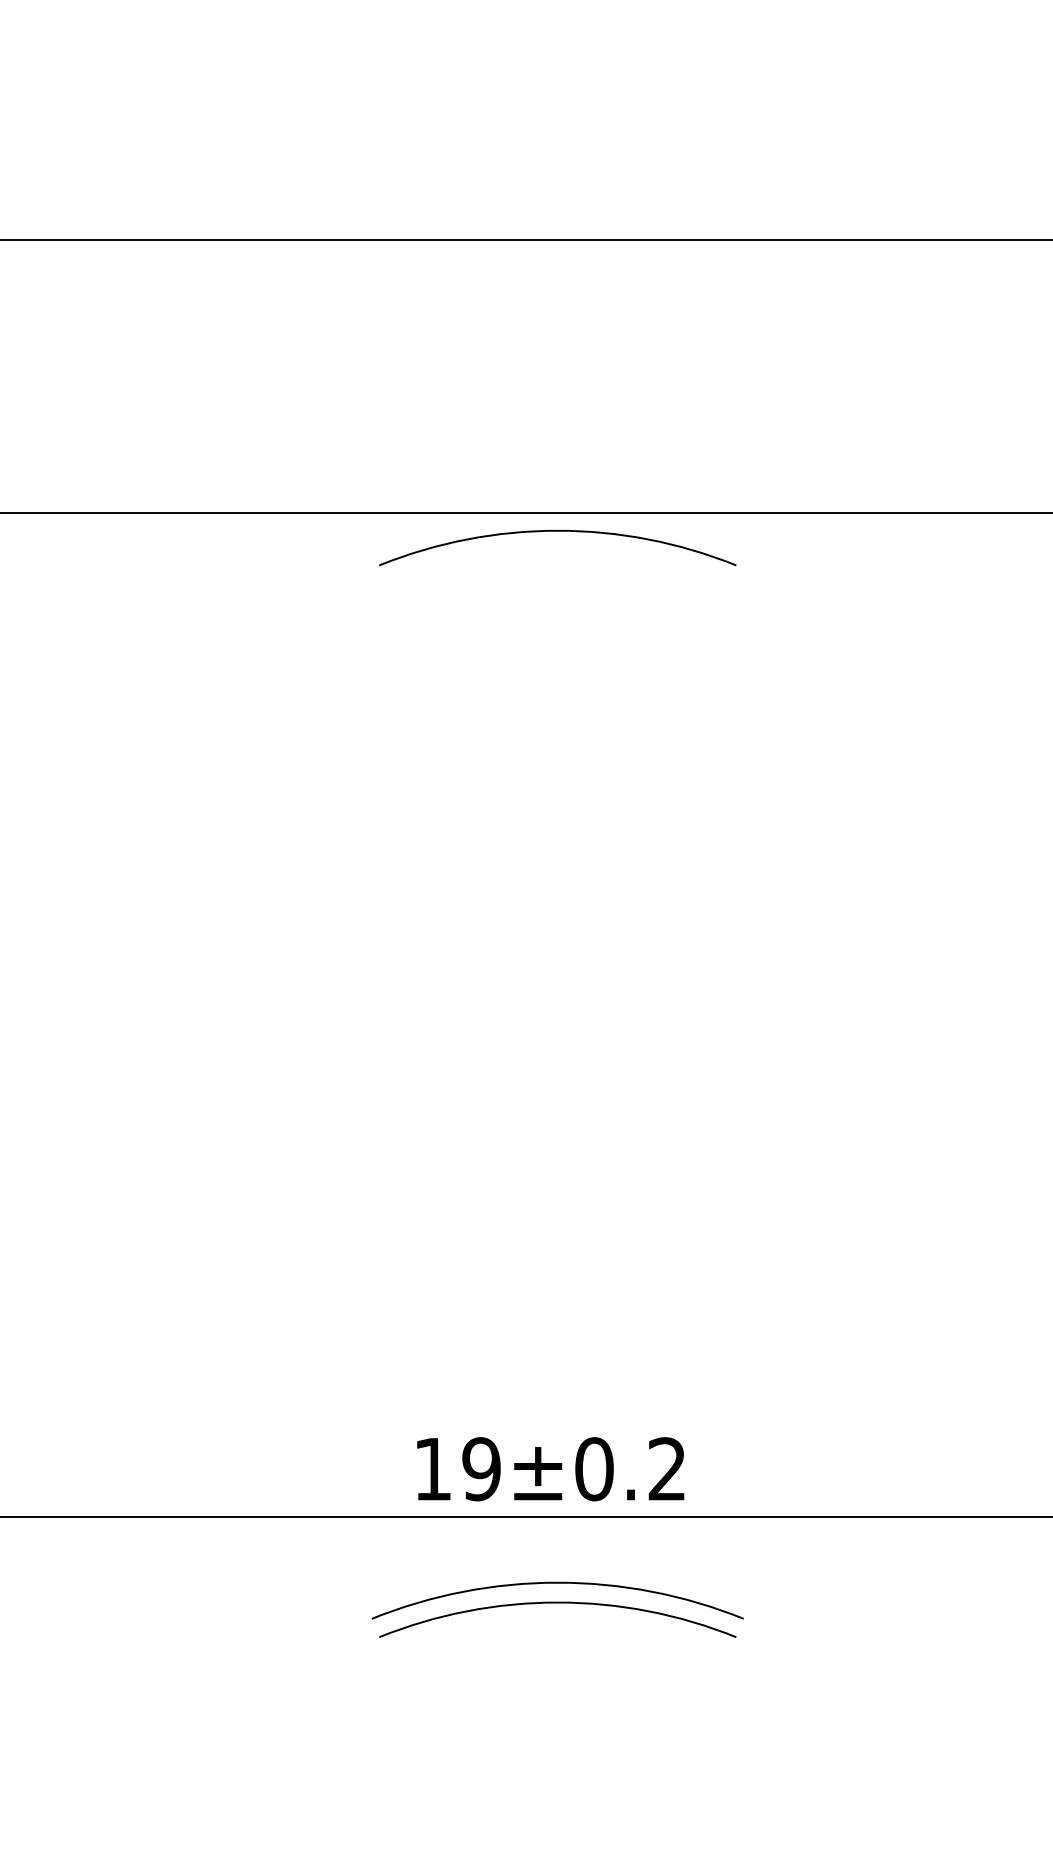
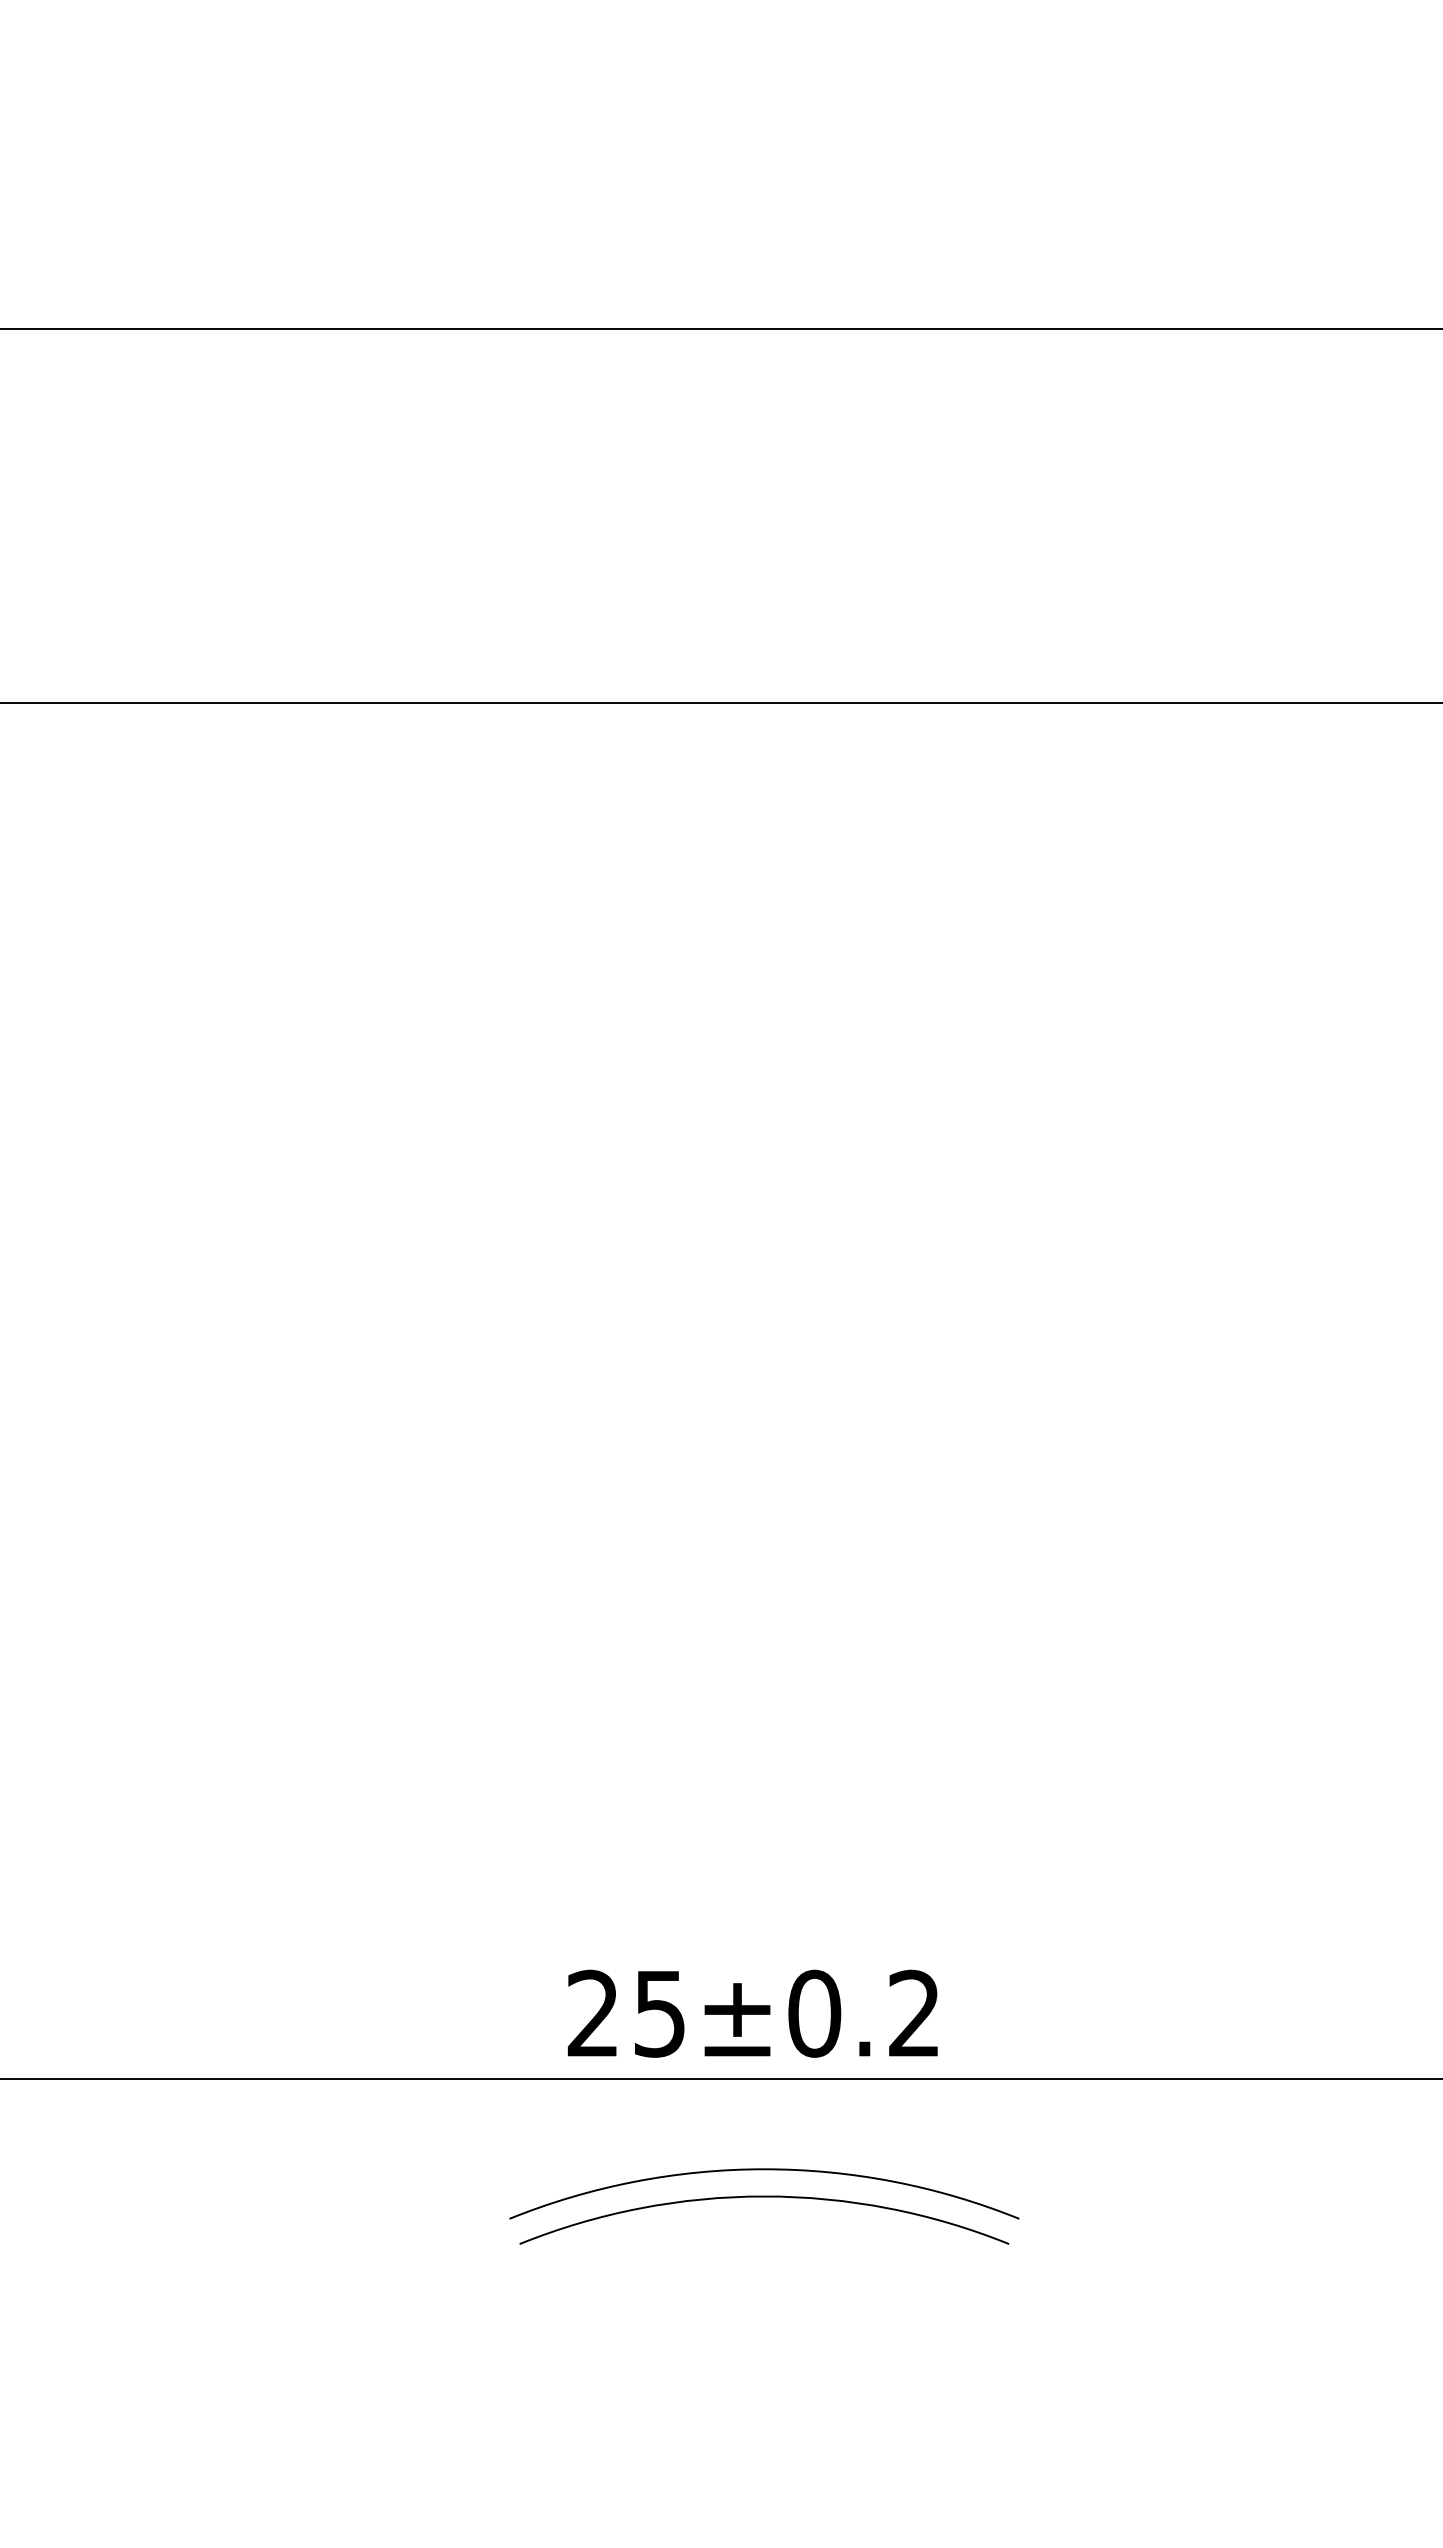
arc: (557, 531) -> (764, 728), removed
text: (457, 1469) -> (626, 2013), 19±0.2 -> 25±0.2

